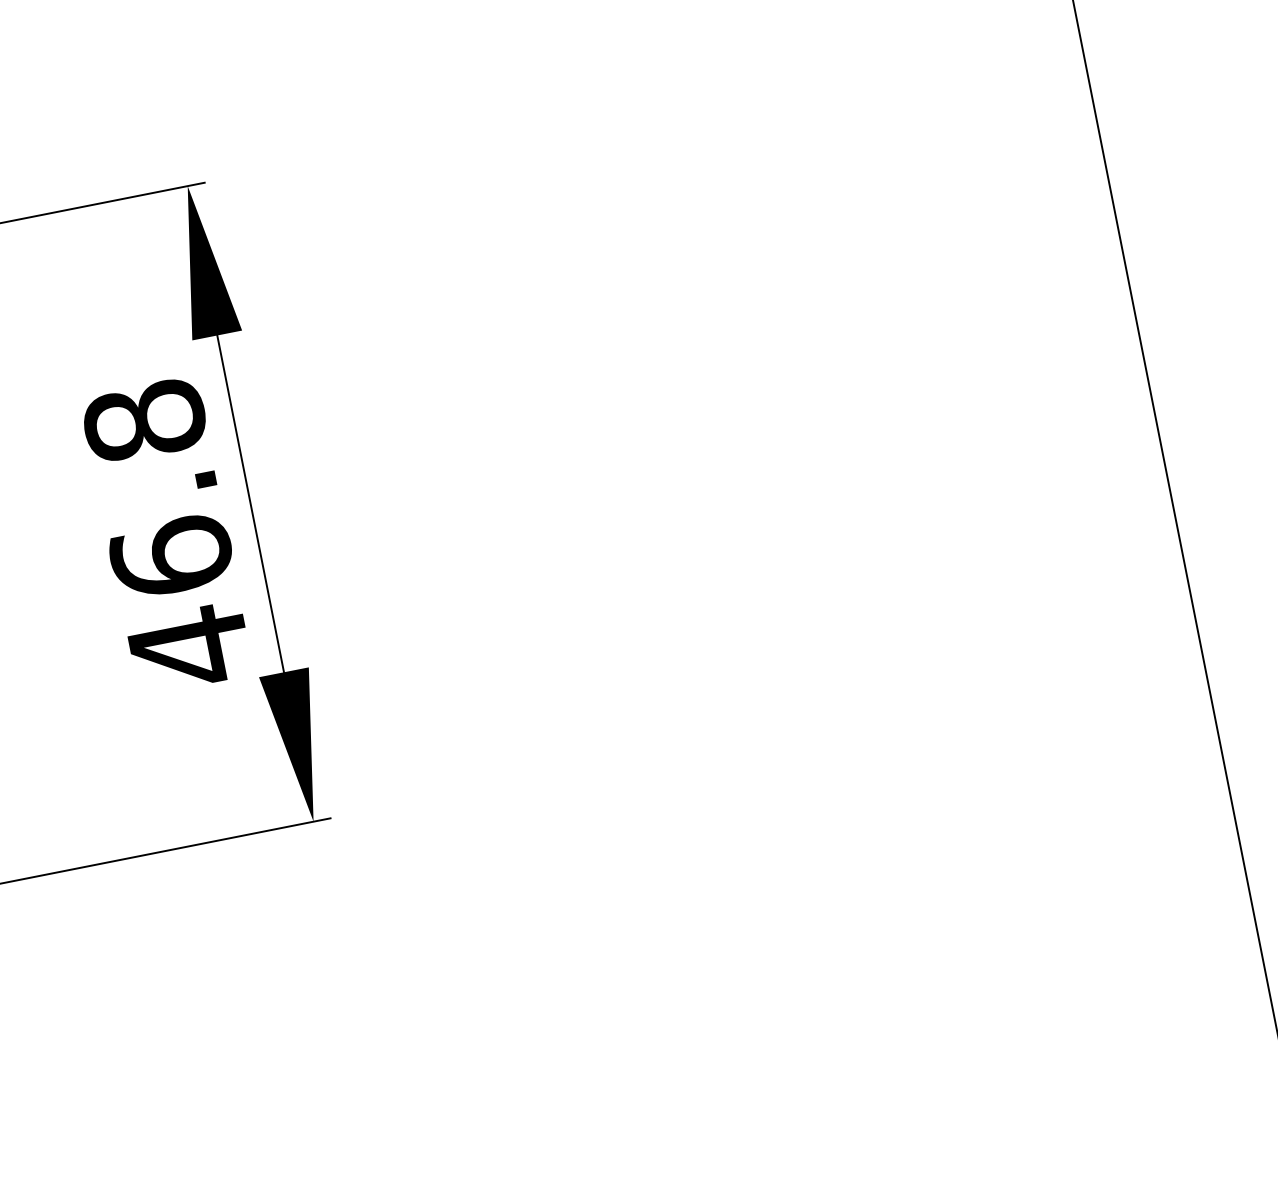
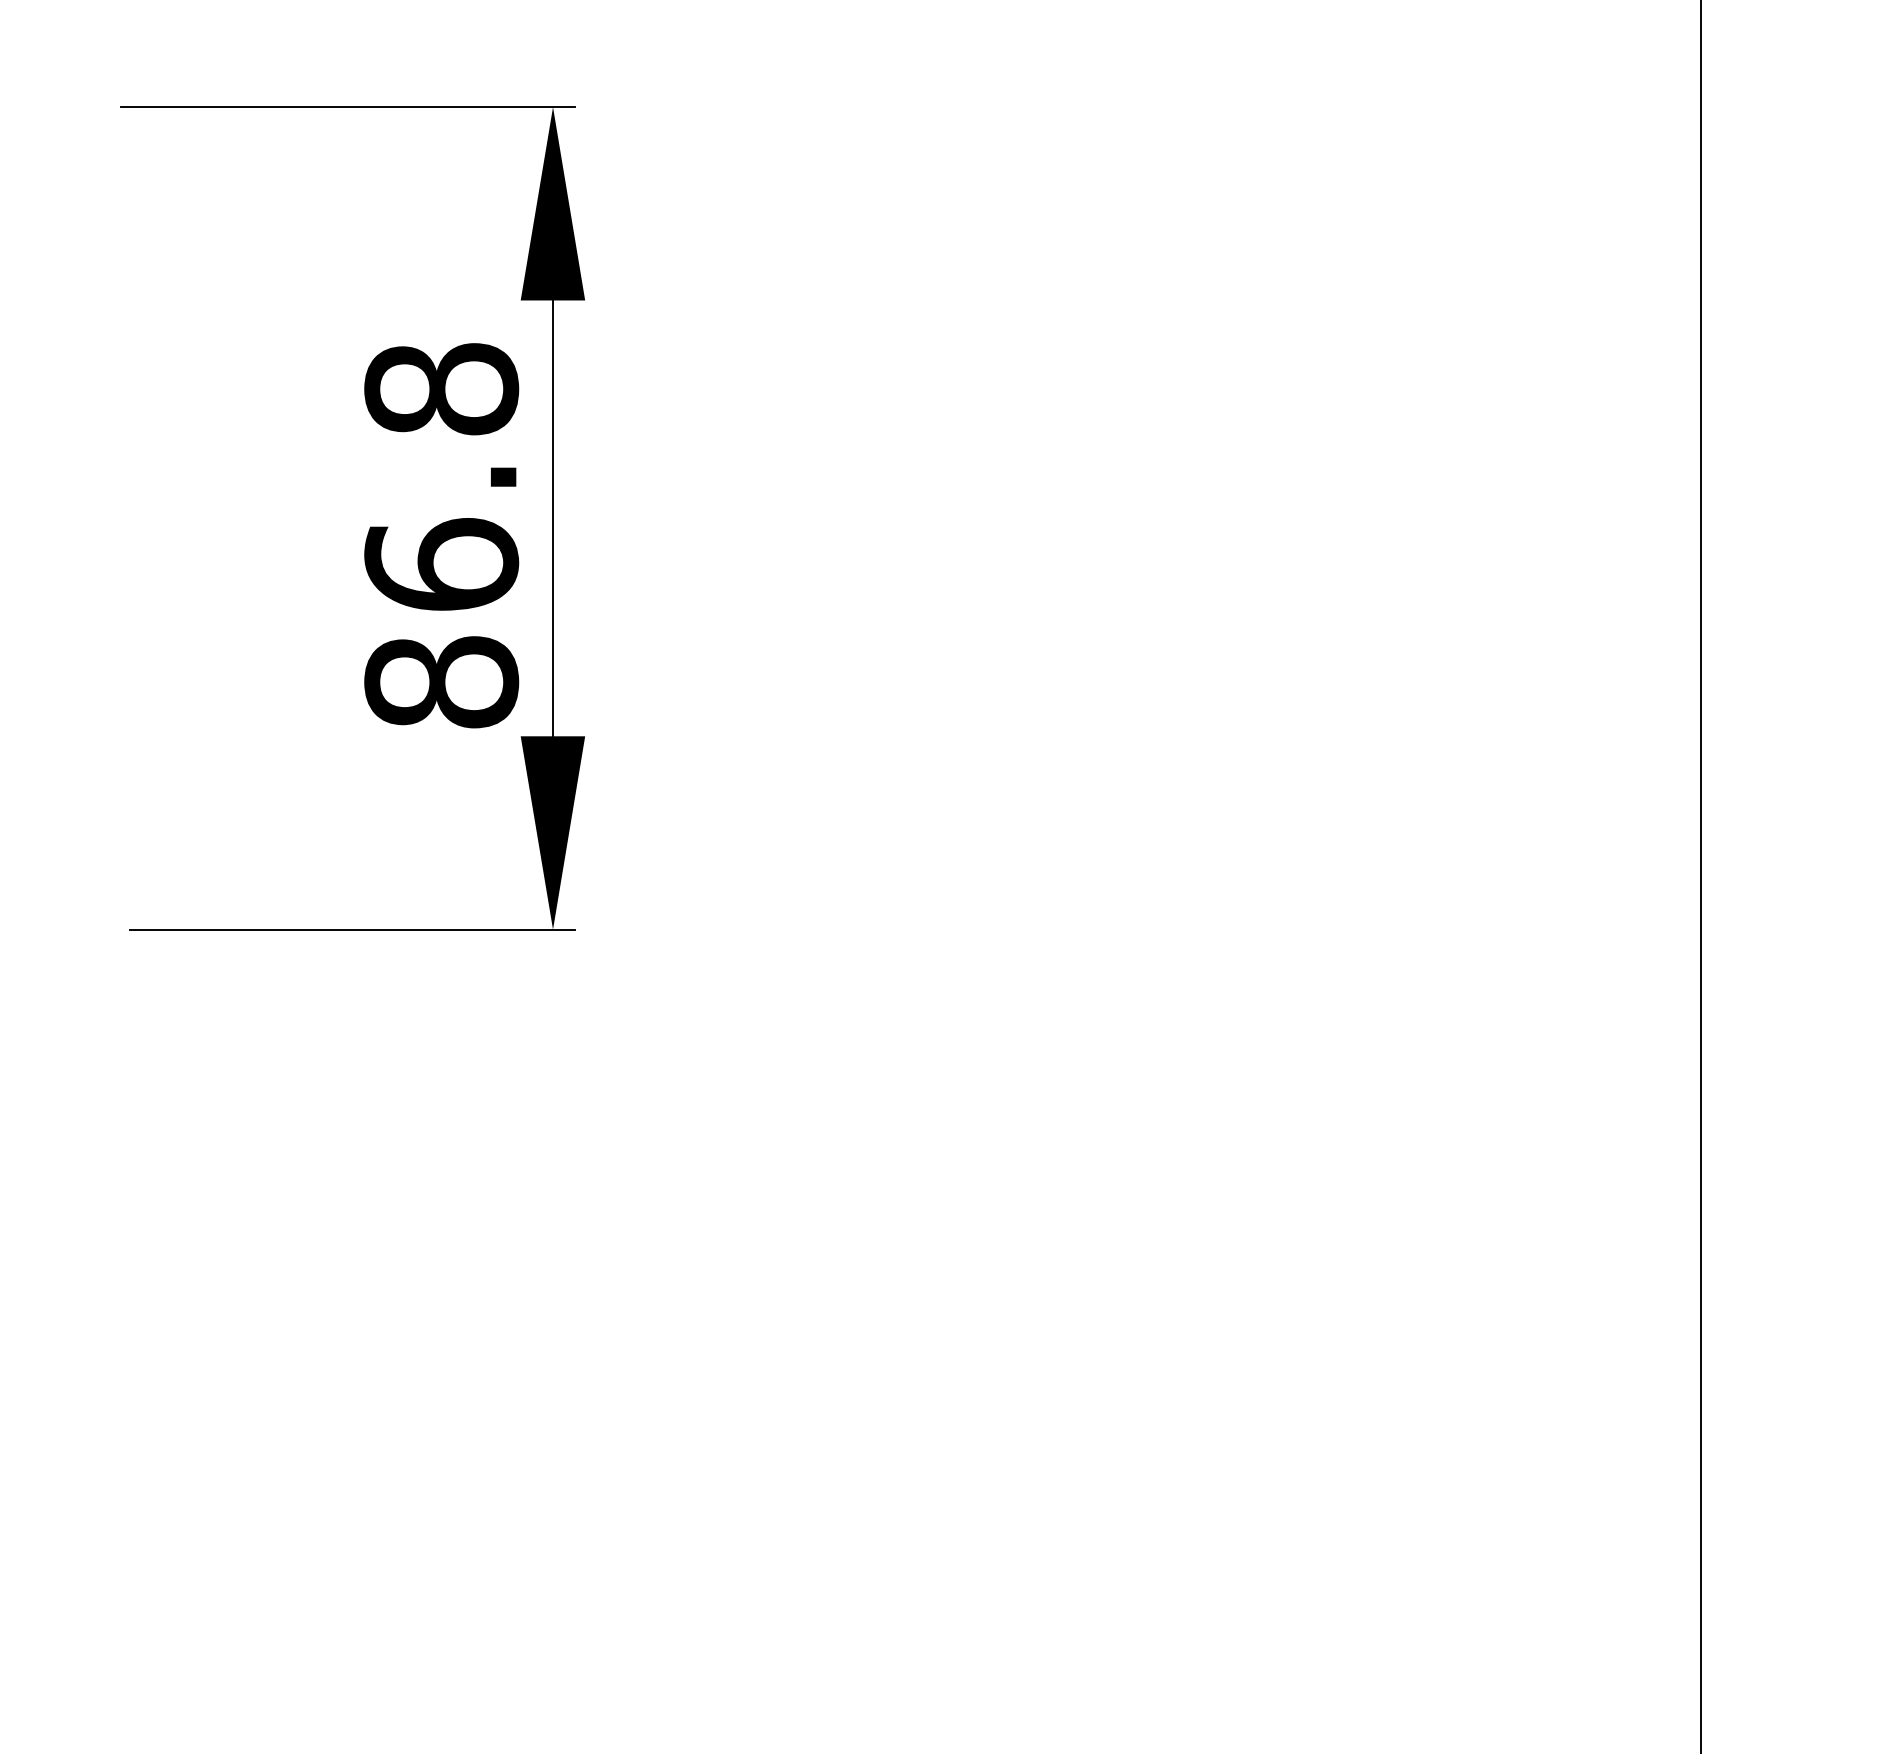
text: (189, 647) -> (441, 682), 46.8 -> 86.8

